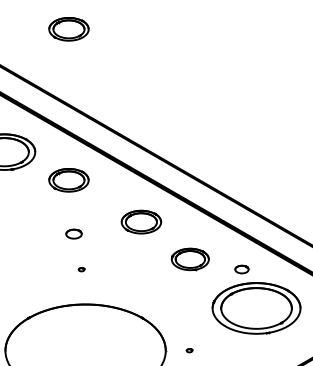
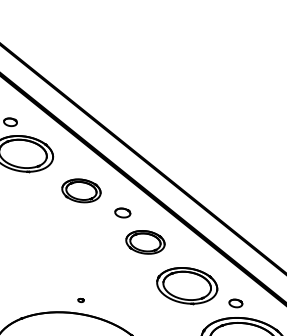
part: (68, 29) -> (103, 44), removed
part: (73, 233) -> (122, 212), moved
part: (190, 259) -> (187, 285), size x1.67
part: (81, 269) -> (80, 300), moved

